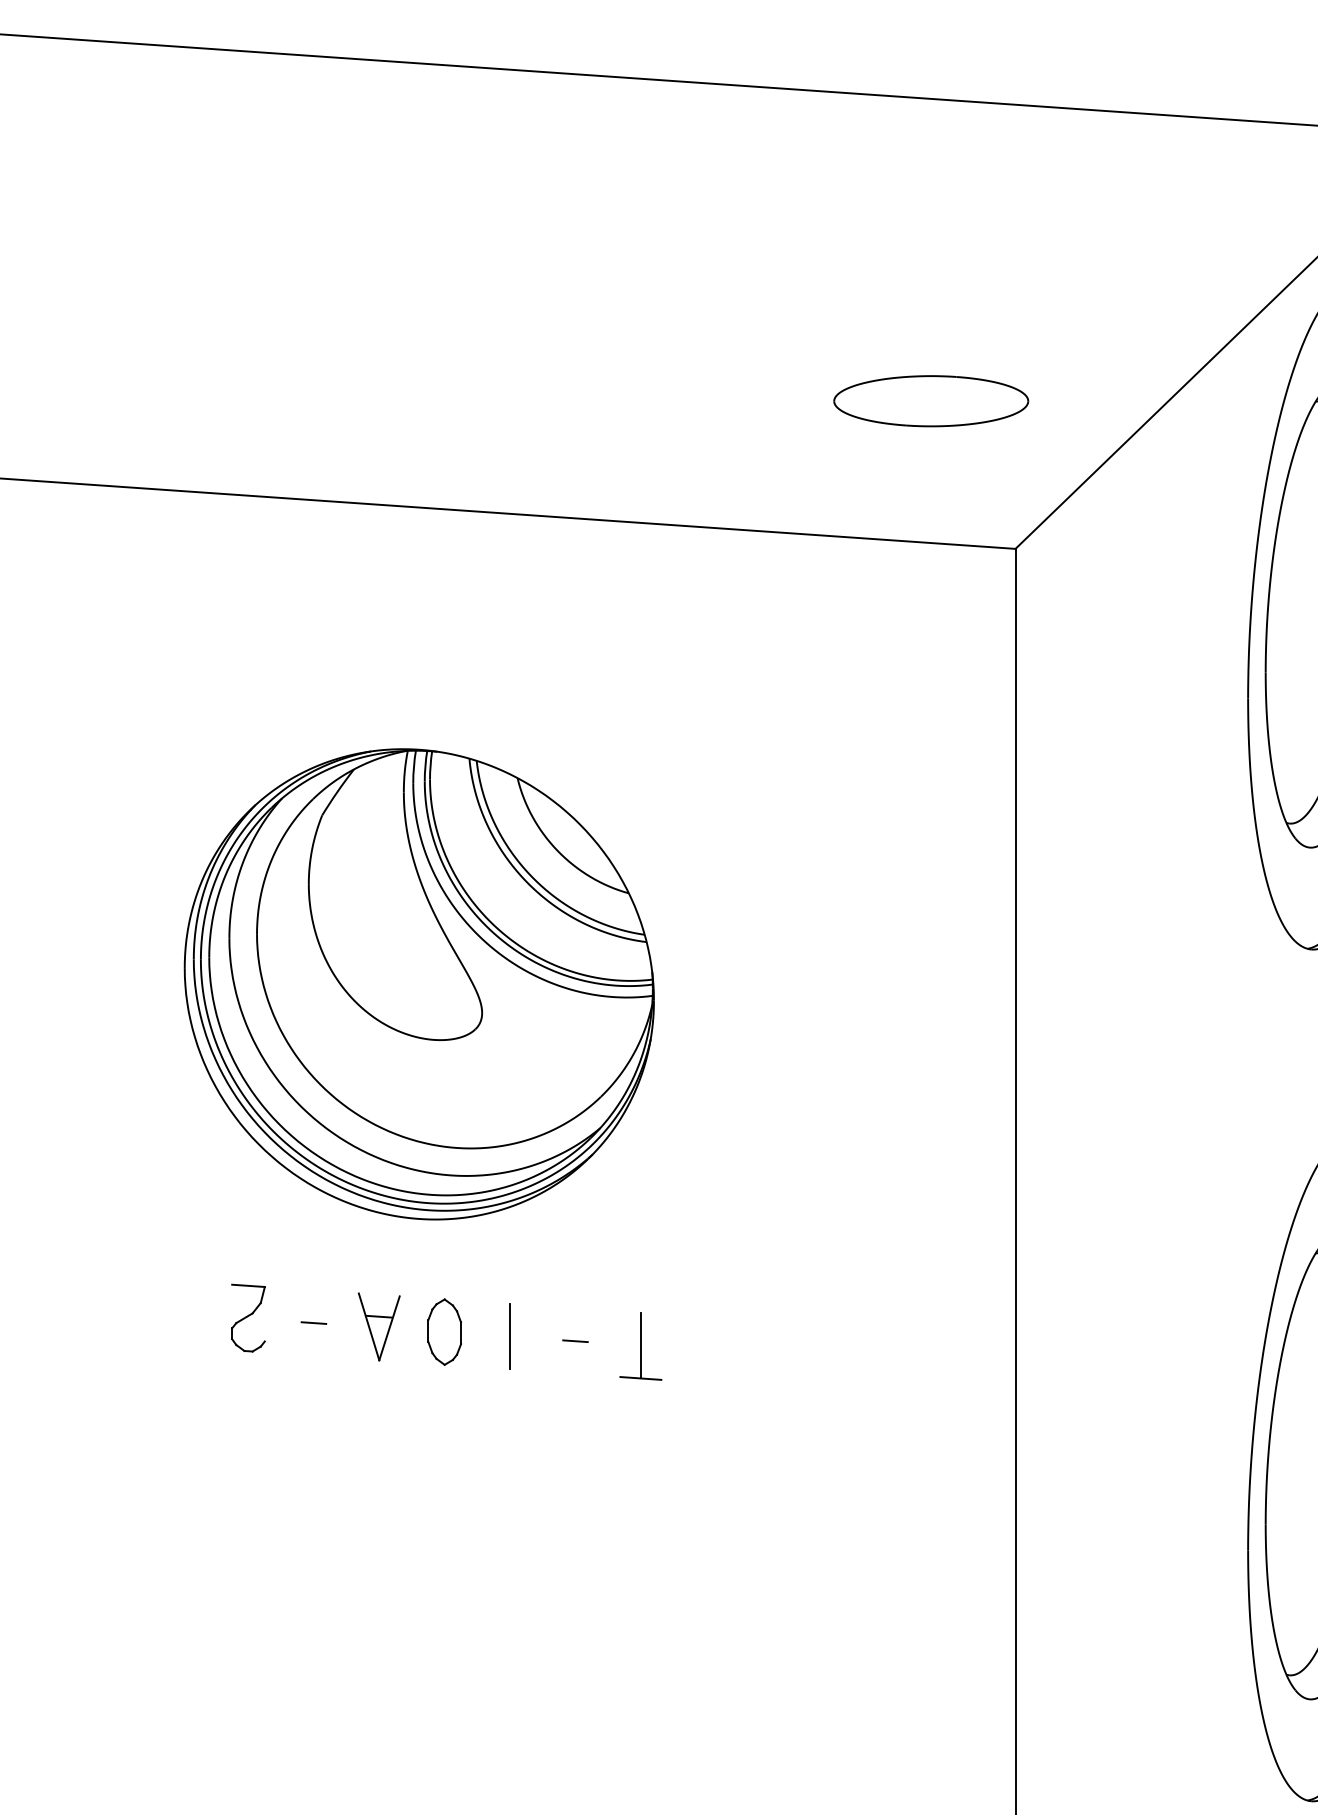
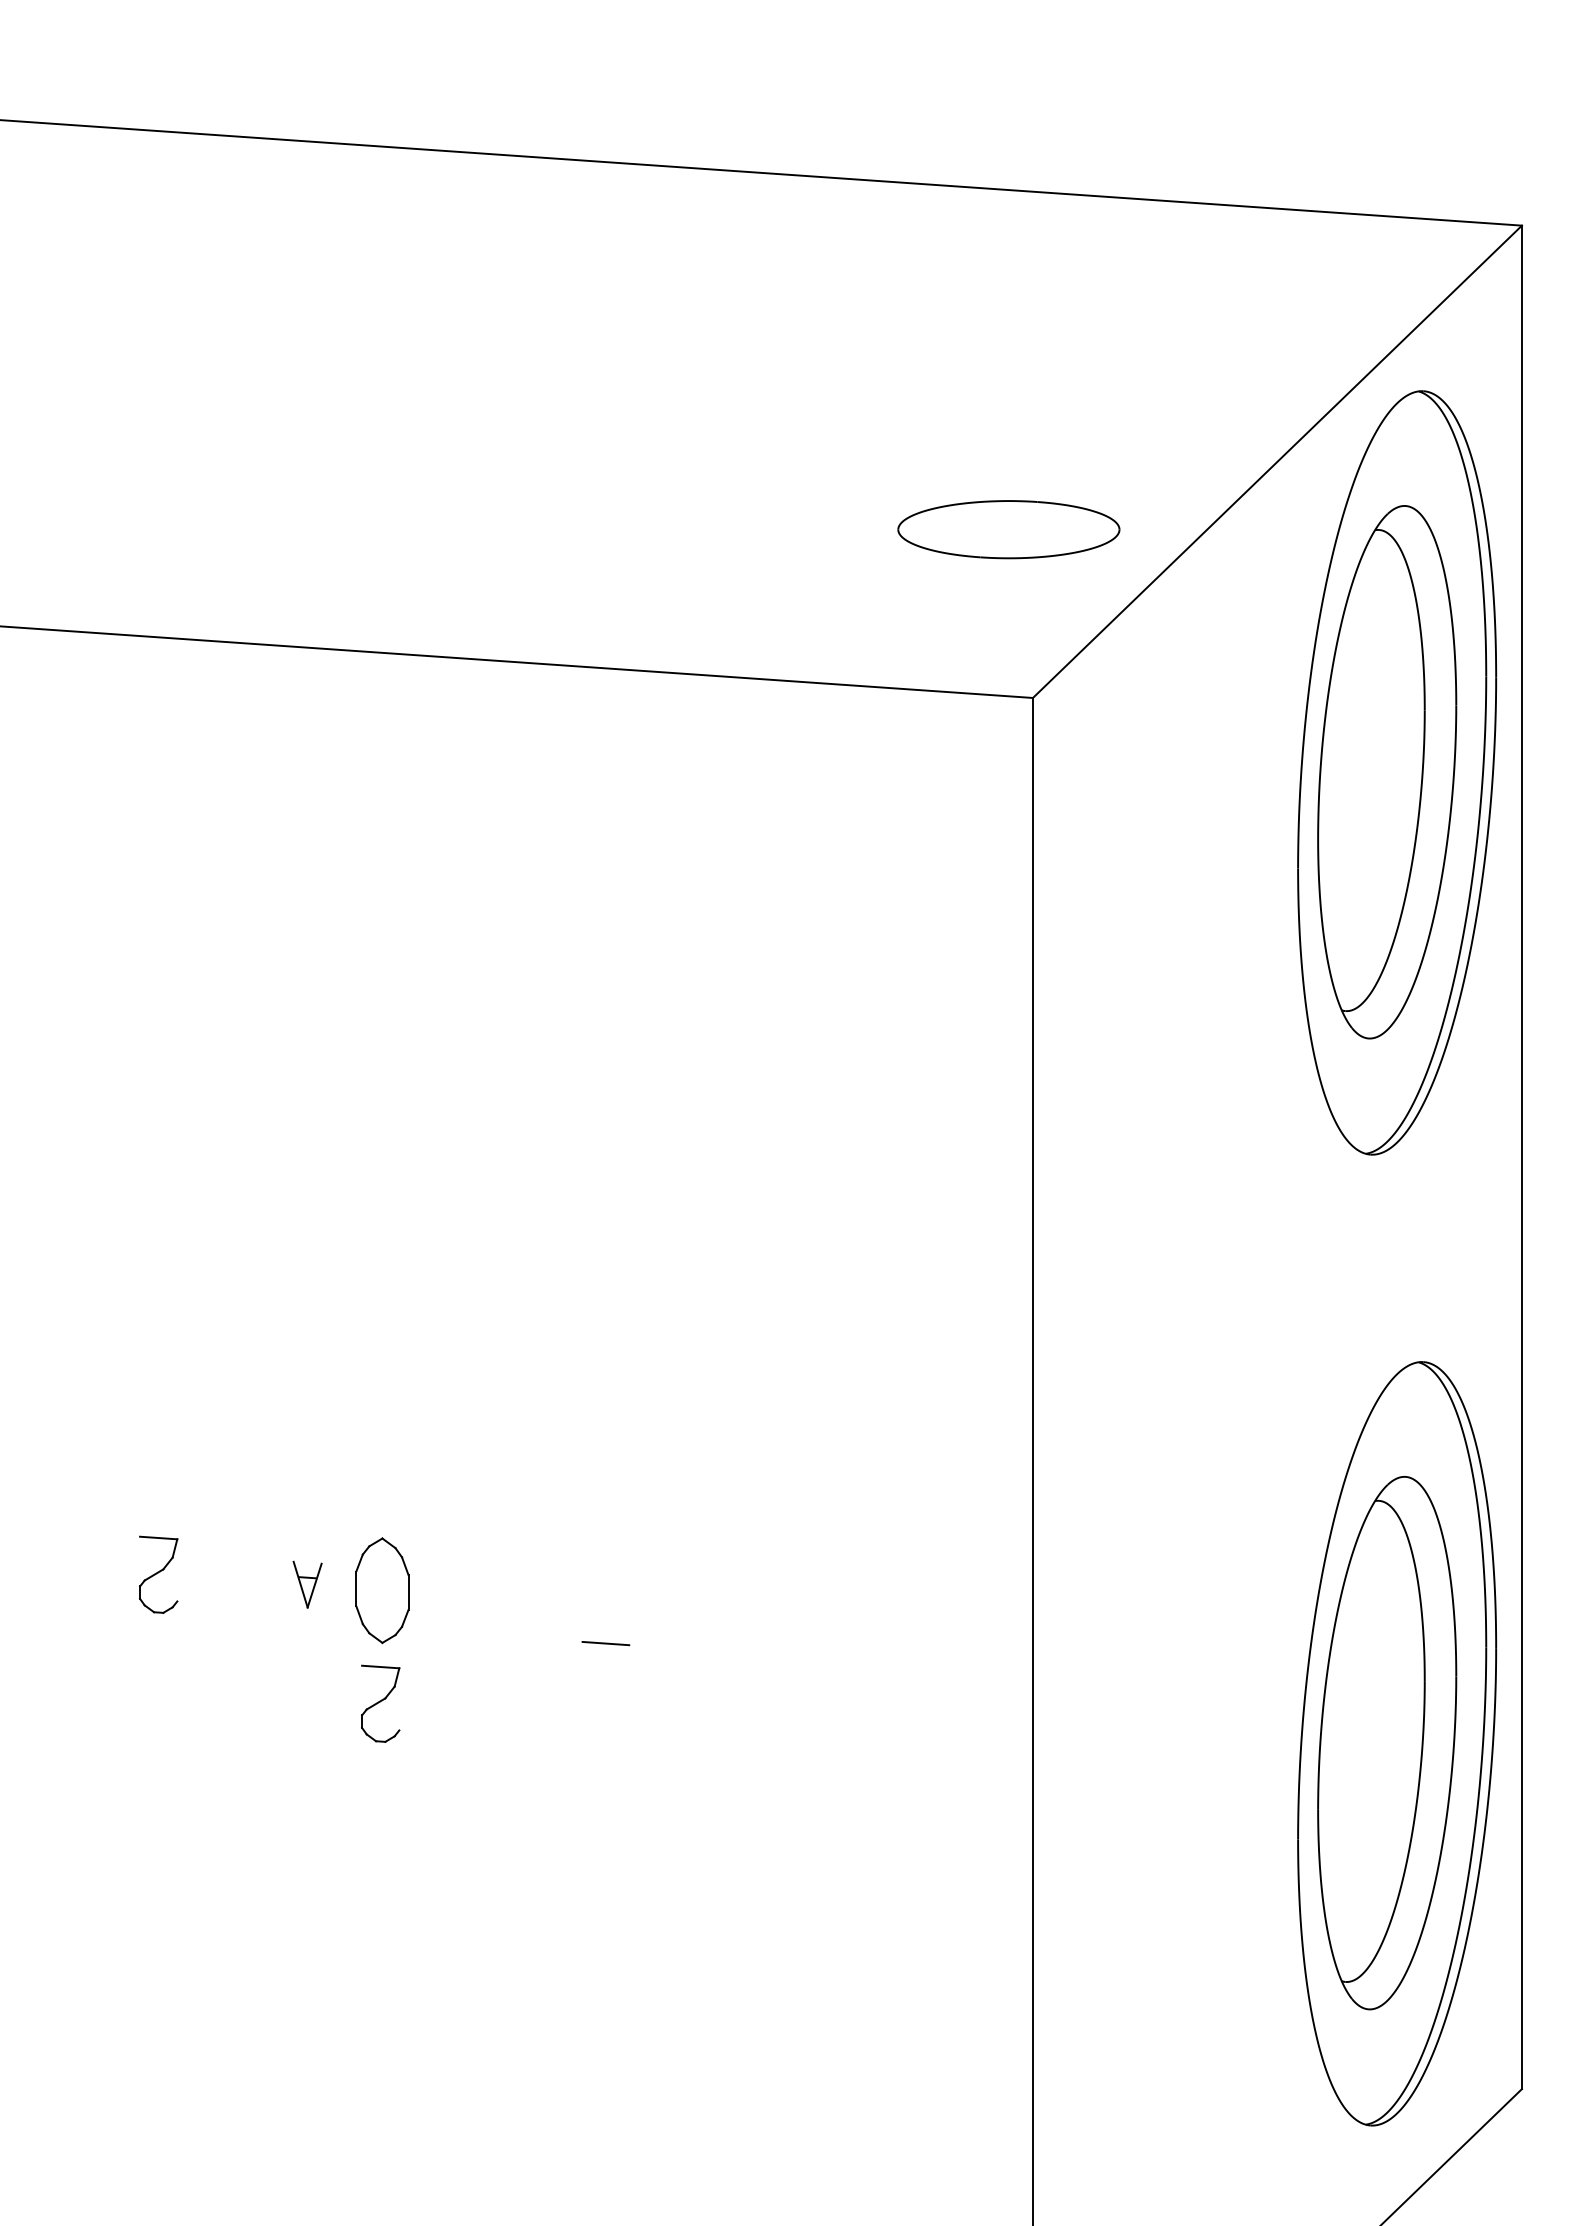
part: (930, 401) -> (1008, 529), moved
part: (419, 984) -> (353, 1194), removed
line: (314, 1323) -> (233, 1580), removed
part: (379, 1326) -> (307, 1584), size x0.6
part: (443, 1331) -> (381, 1590), size x1.4
line: (509, 1336) -> (456, 1595), removed
line: (575, 1341) -> (531, 1601), removed
line: (640, 1345) -> (605, 1606), removed
part: (443, 1431) -> (380, 1703), added

